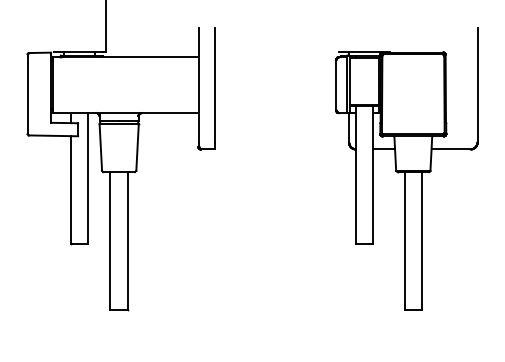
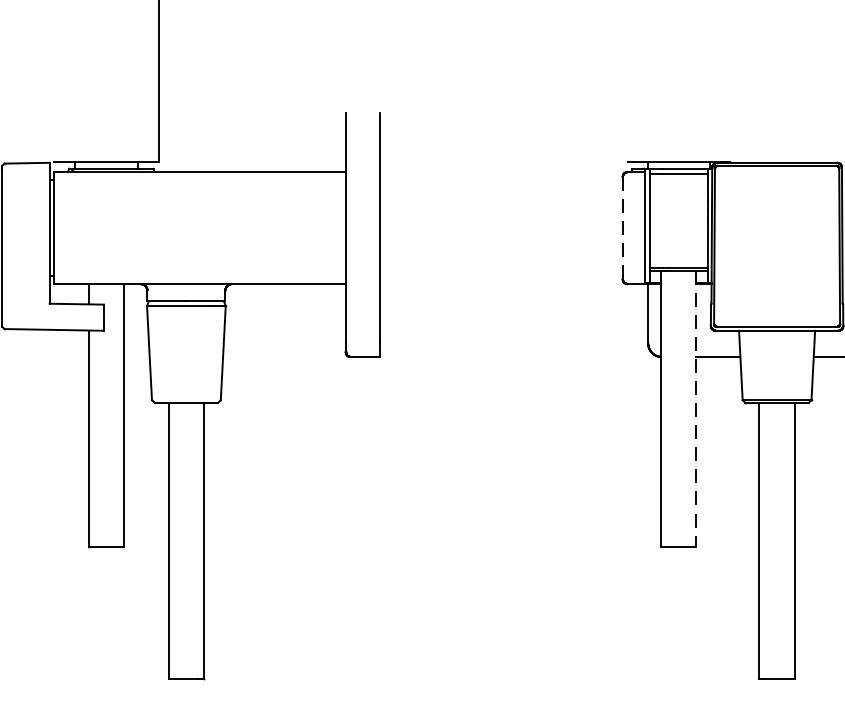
line: (336, 84) -> (622, 226), solid -> dashed
line: (373, 175) -> (697, 409), solid -> dashed

